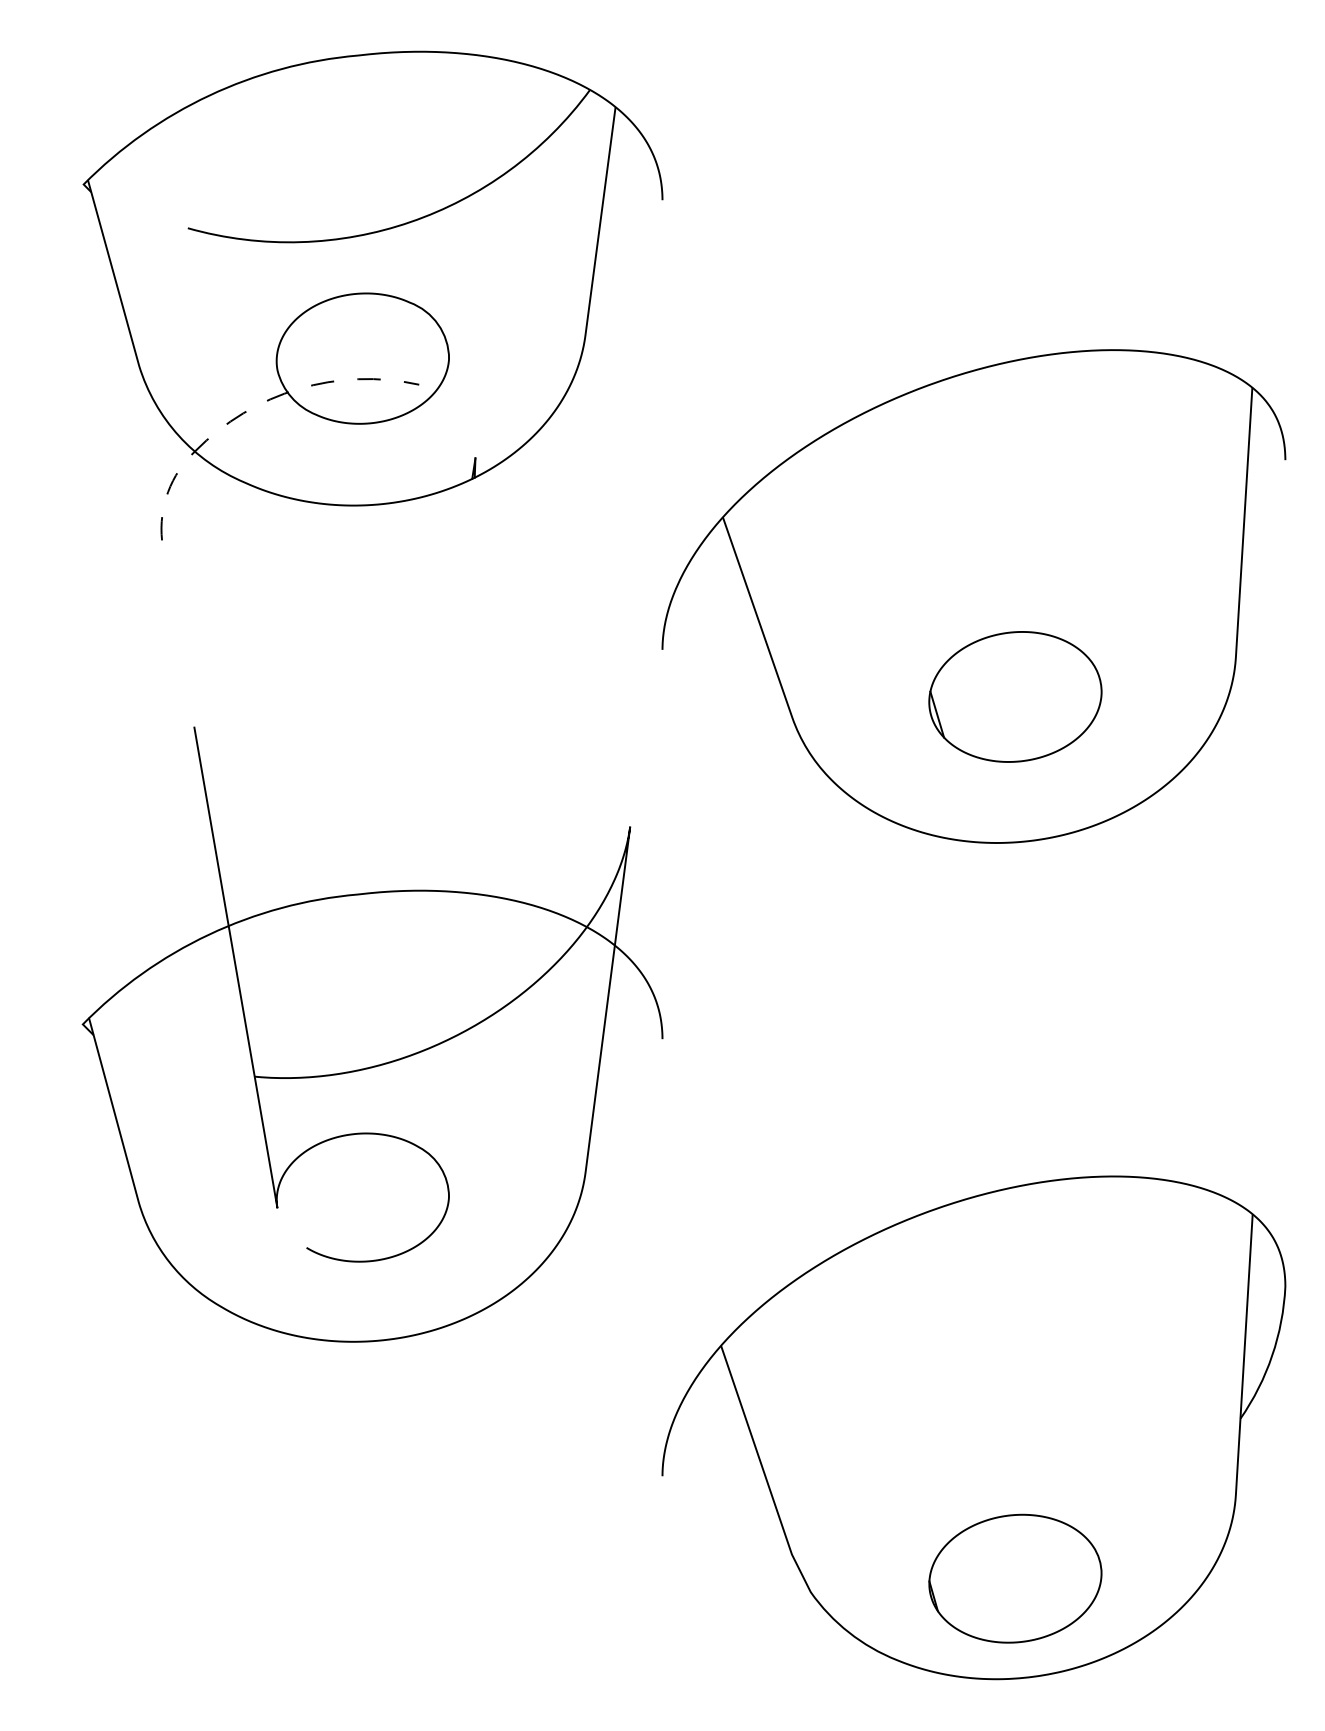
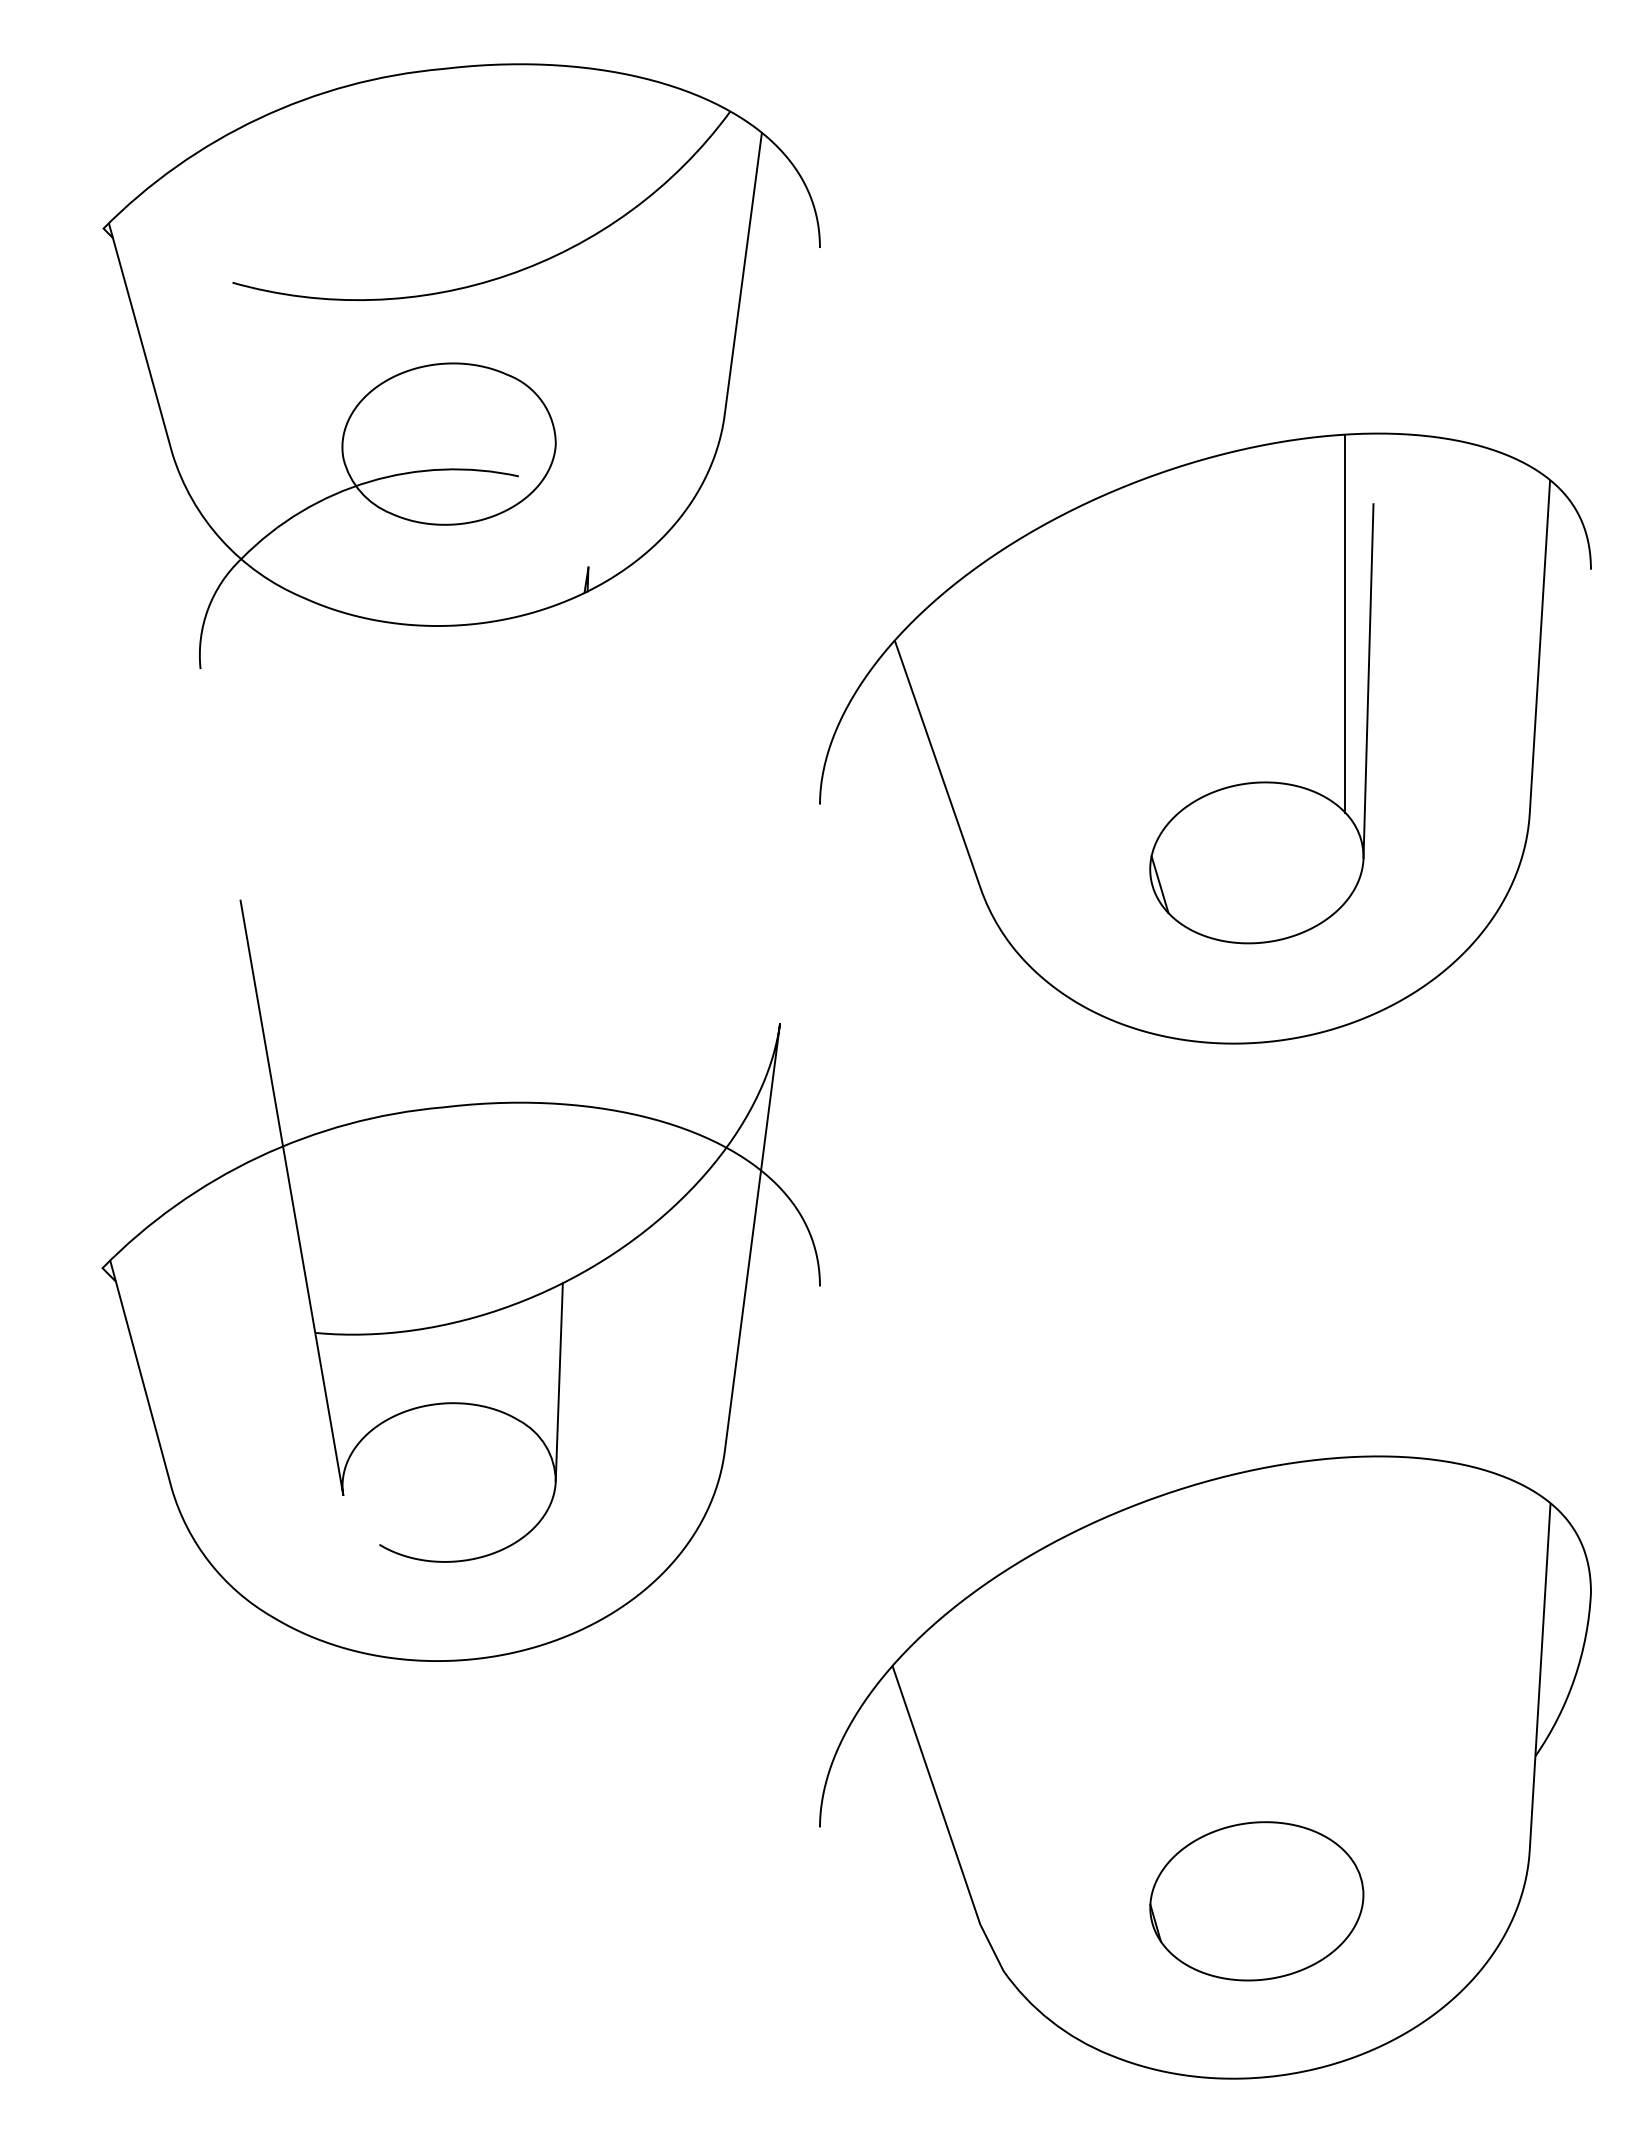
line: (251, 409) -> (311, 506), dashed -> solid
line: (1087, 503) -> (1345, 623), added
line: (1105, 550) -> (1368, 681), added
line: (451, 1116) -> (558, 1382), added
part: (1015, 1578) -> (1256, 1901), moved

